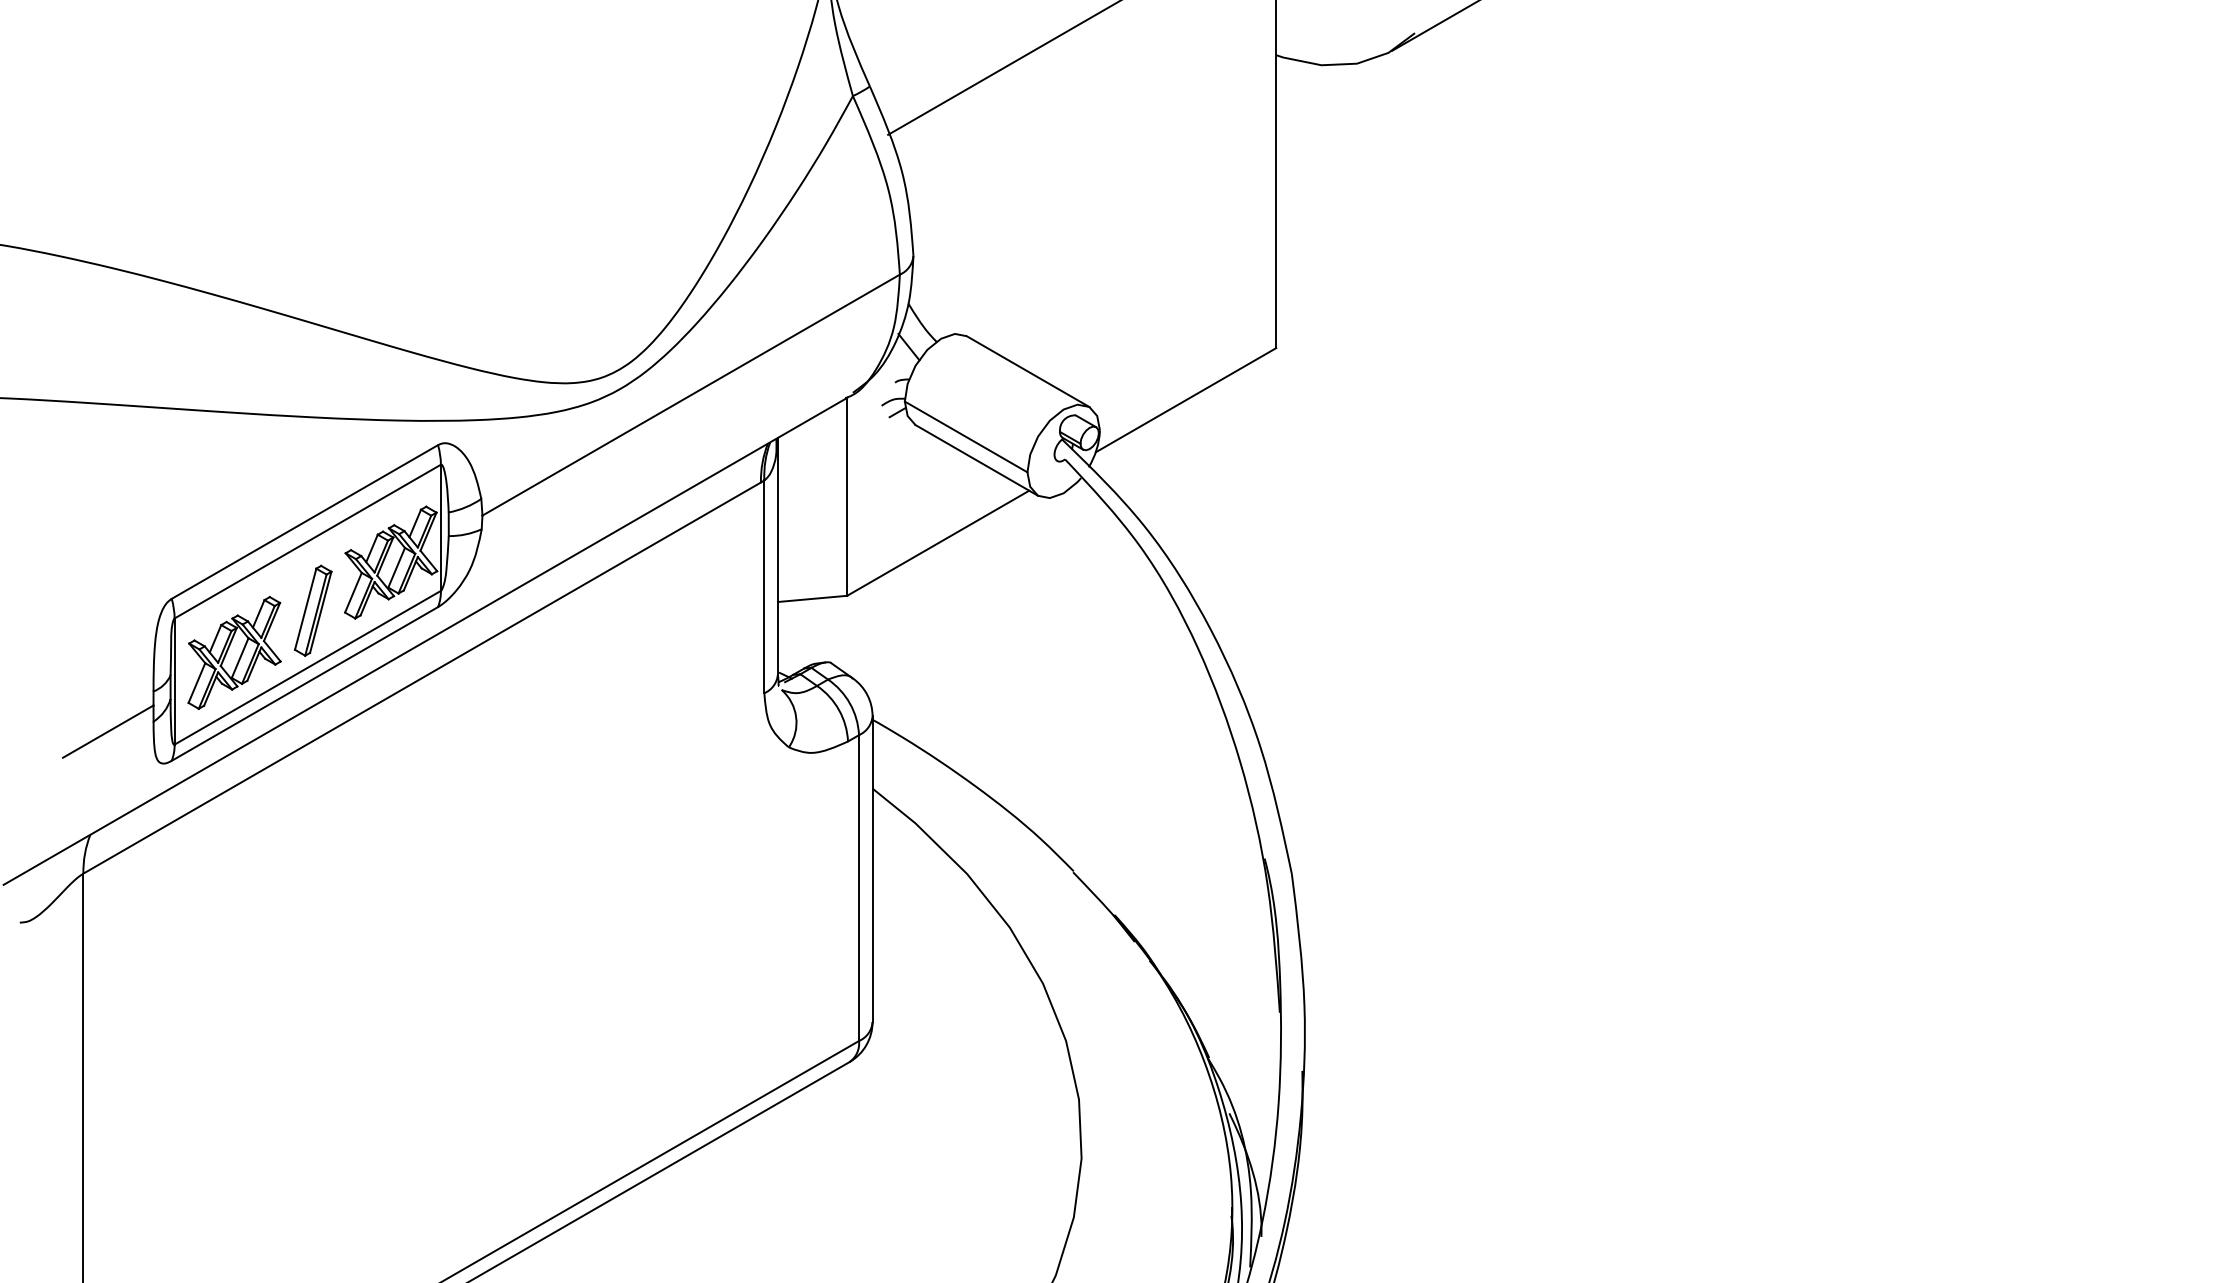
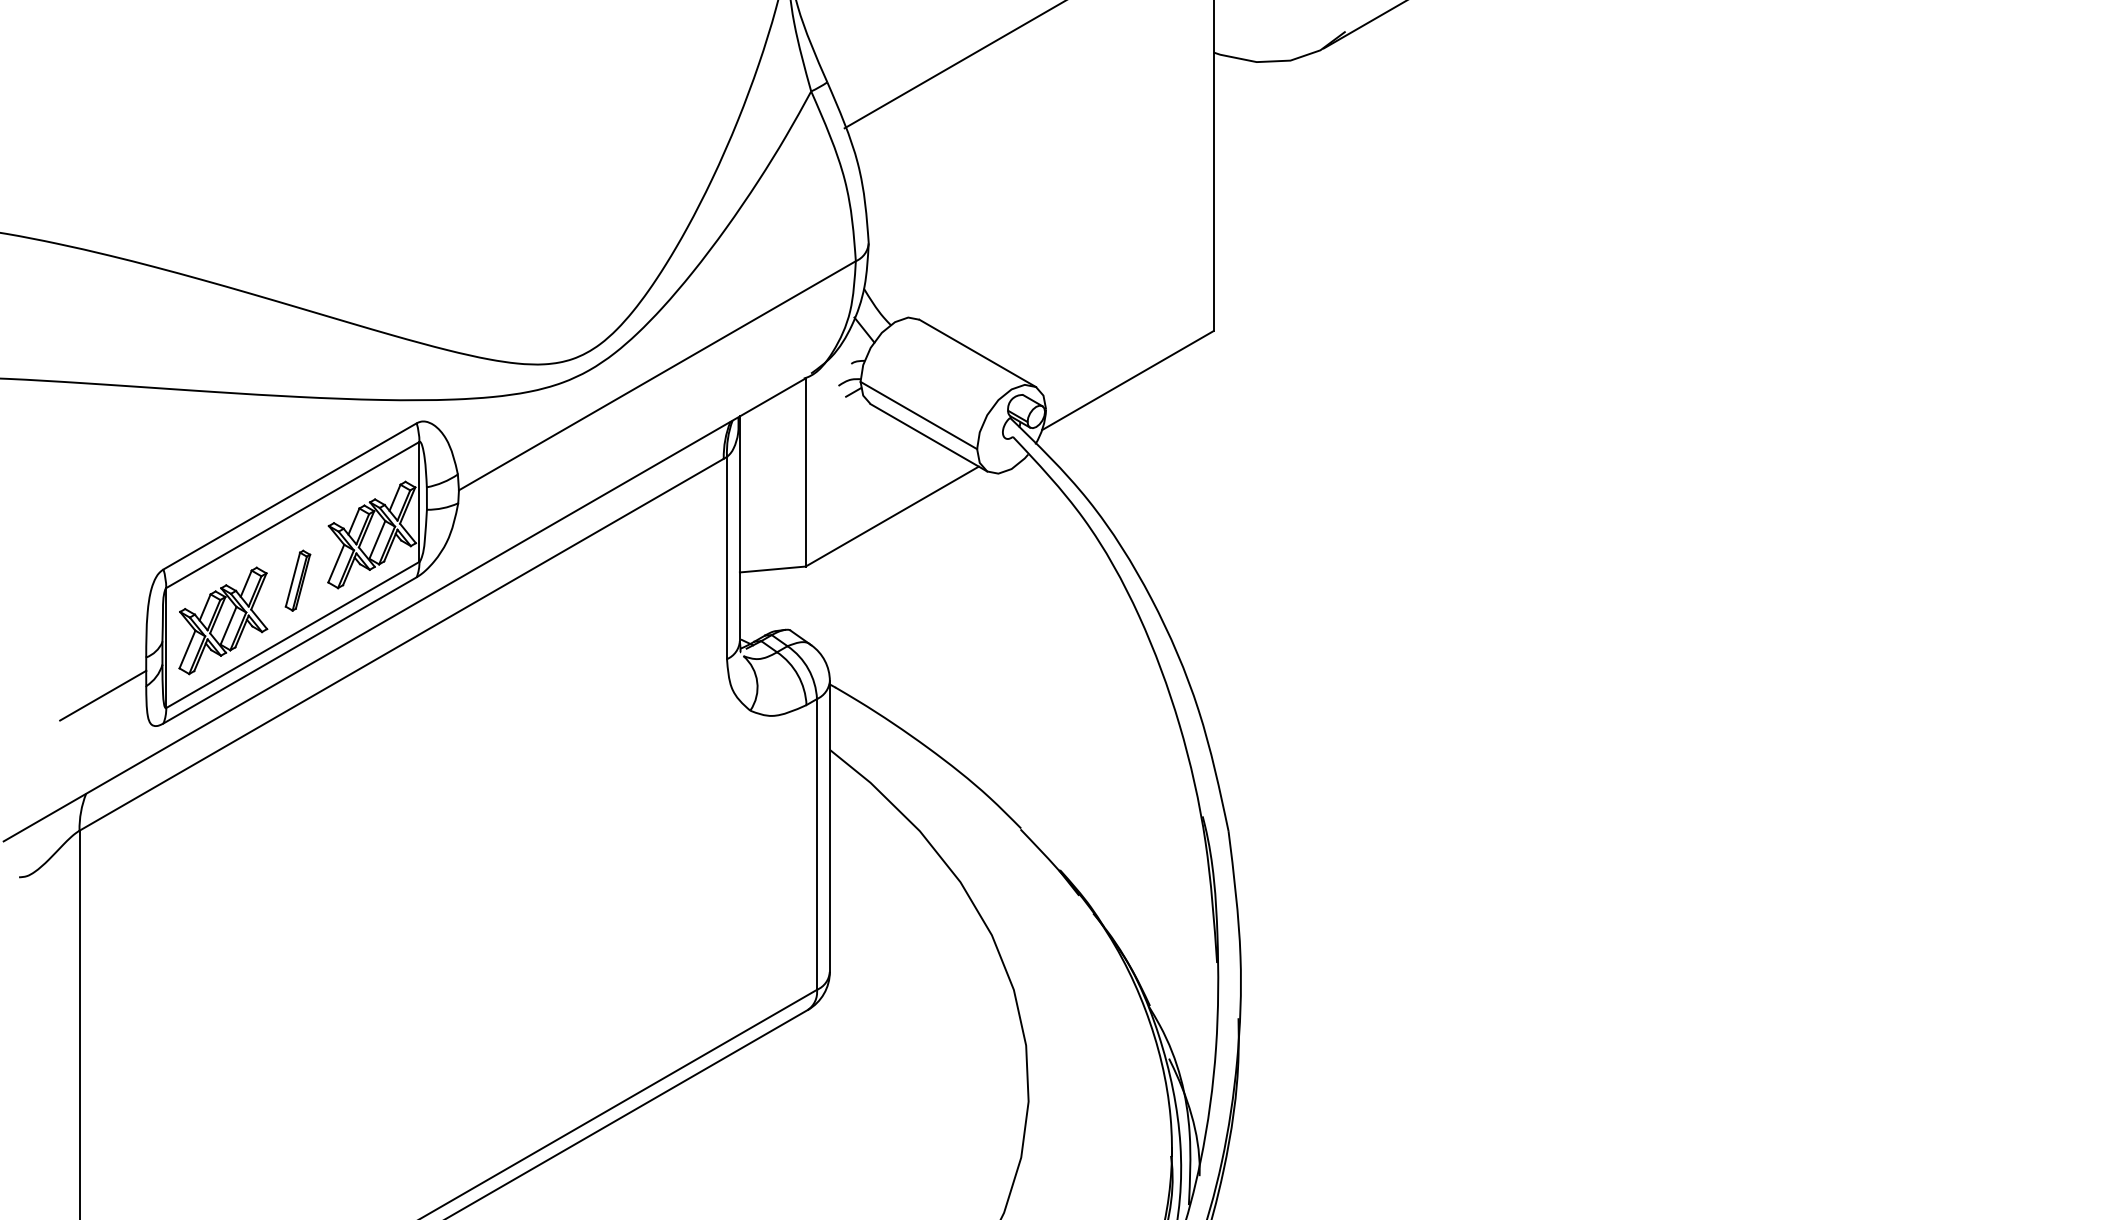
part: (312, 610) -> (297, 580), size x0.7

